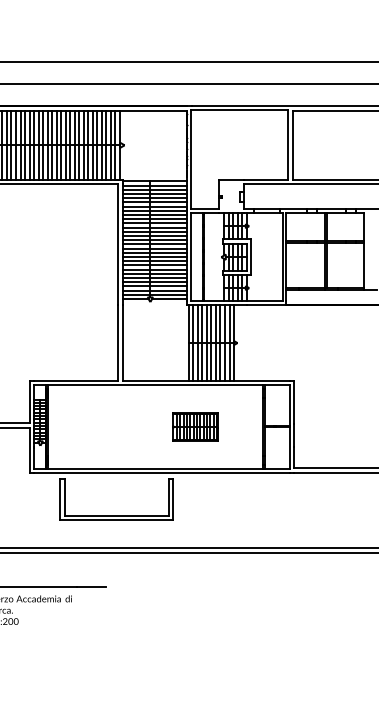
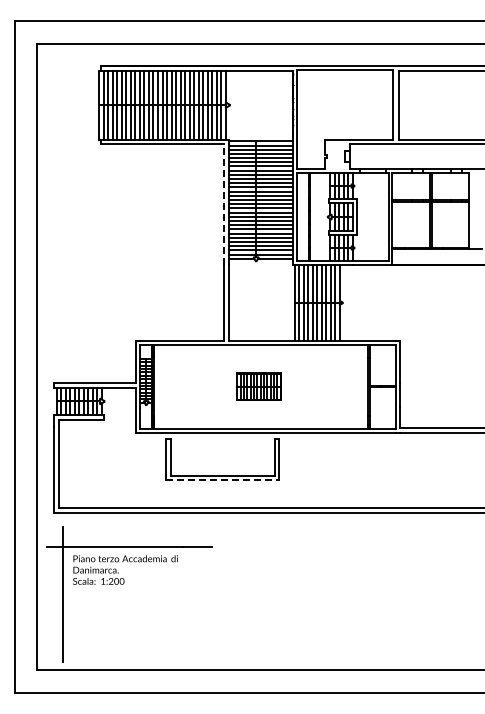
line: (118, 244) -> (224, 204), solid -> dashed
part: (194, 426) -> (258, 386), moved
line: (117, 520) -> (223, 480), solid -> dashed

